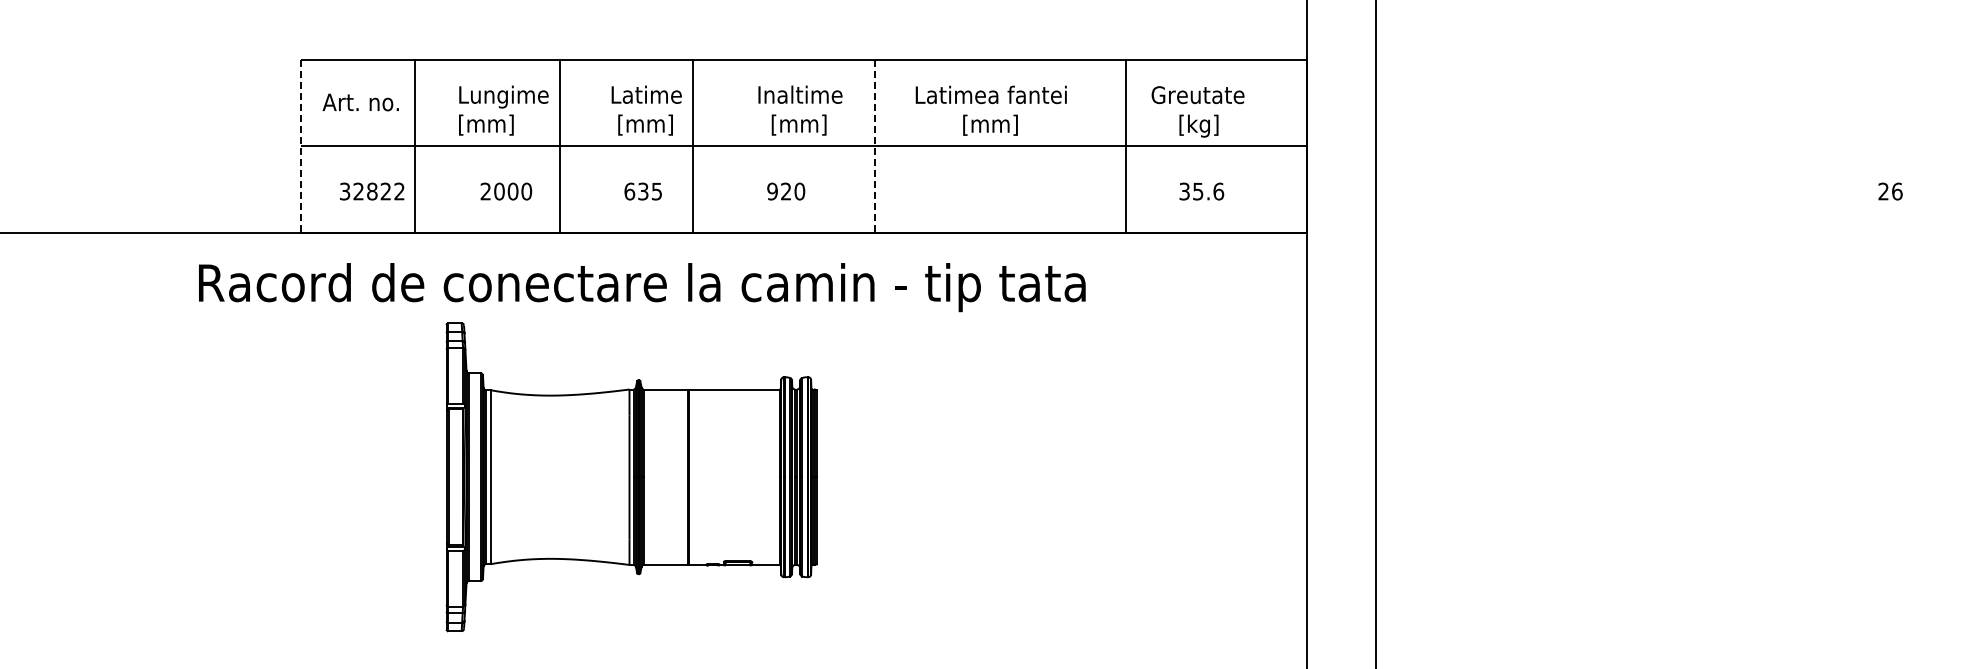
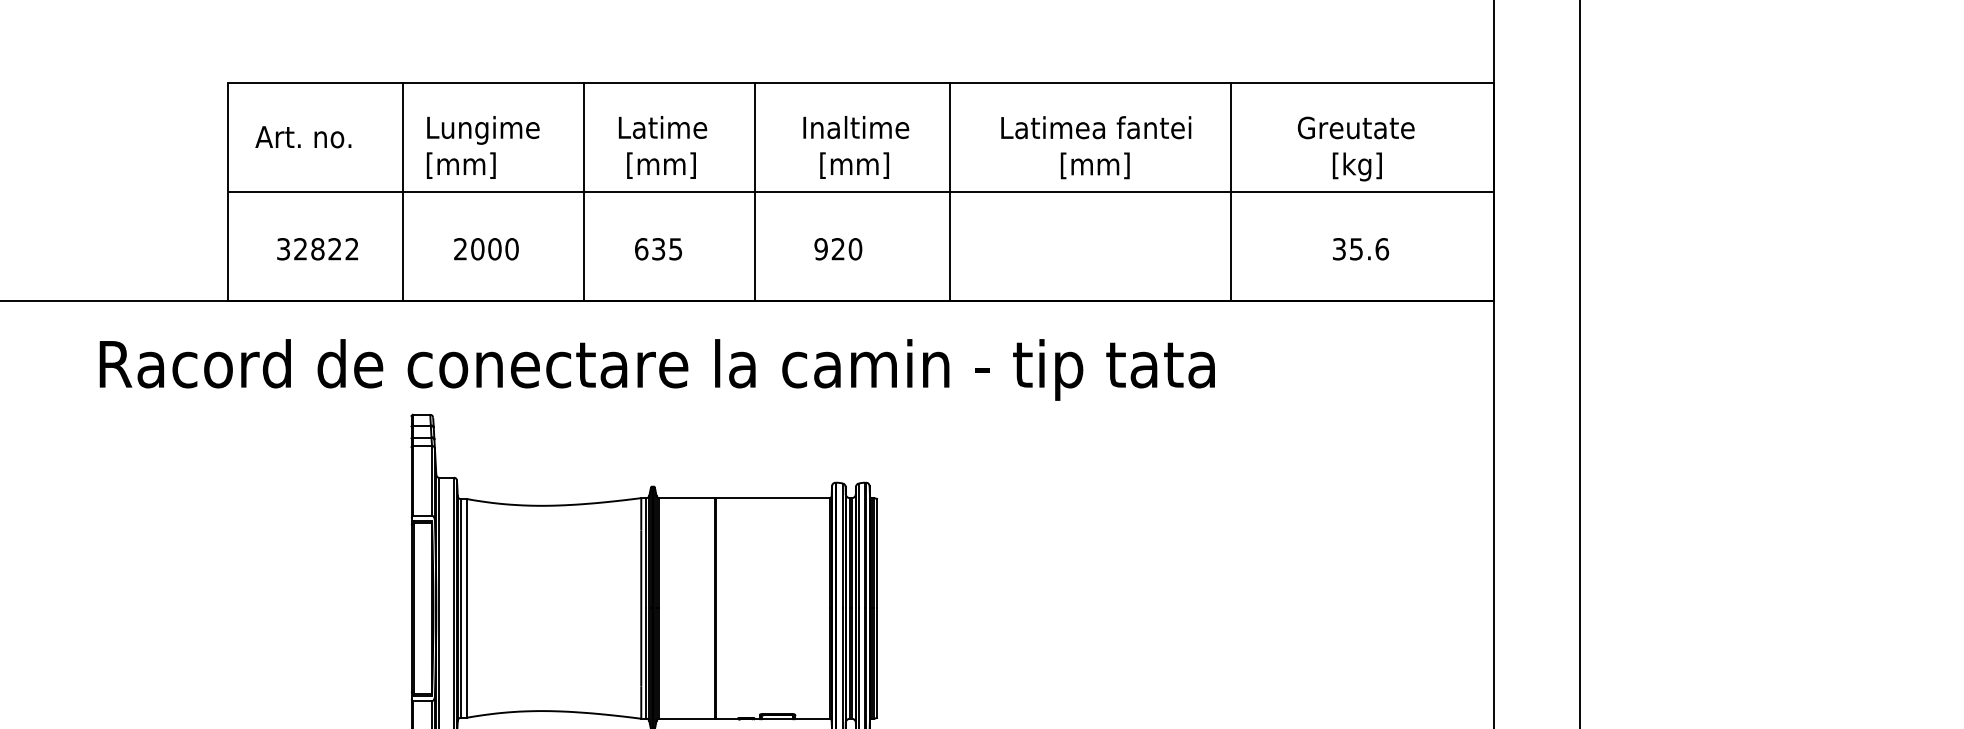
line: (300, 146) -> (227, 192), dashed -> solid
line: (414, 146) -> (402, 192), moved
line: (559, 146) -> (583, 192), moved
line: (692, 146) -> (754, 192), moved
line: (874, 146) -> (949, 192), dashed -> solid
line: (1126, 146) -> (1231, 192), moved

